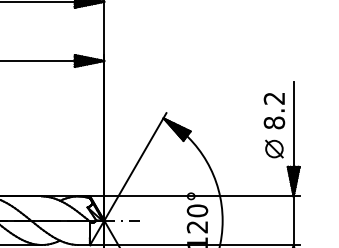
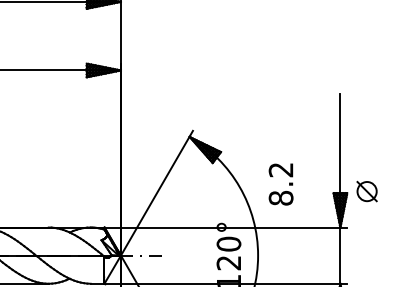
text: (273, 111) -> (280, 184), moved
part: (273, 149) -> (366, 191), moved

